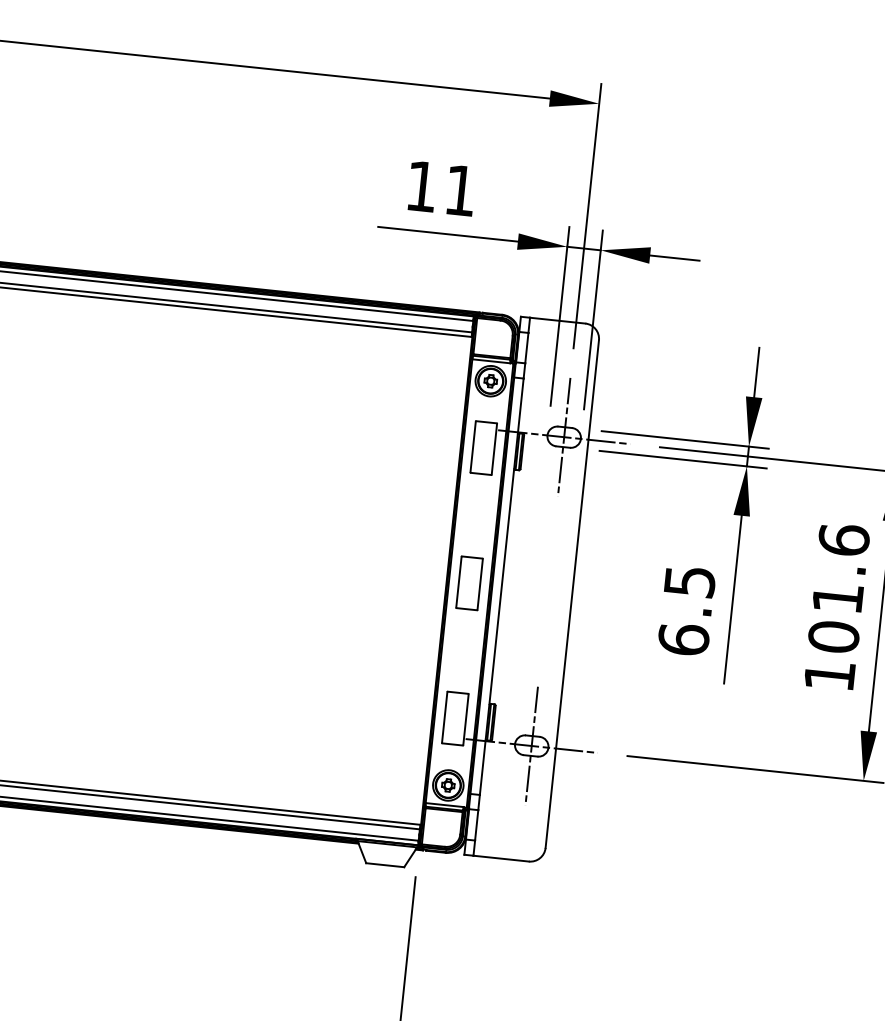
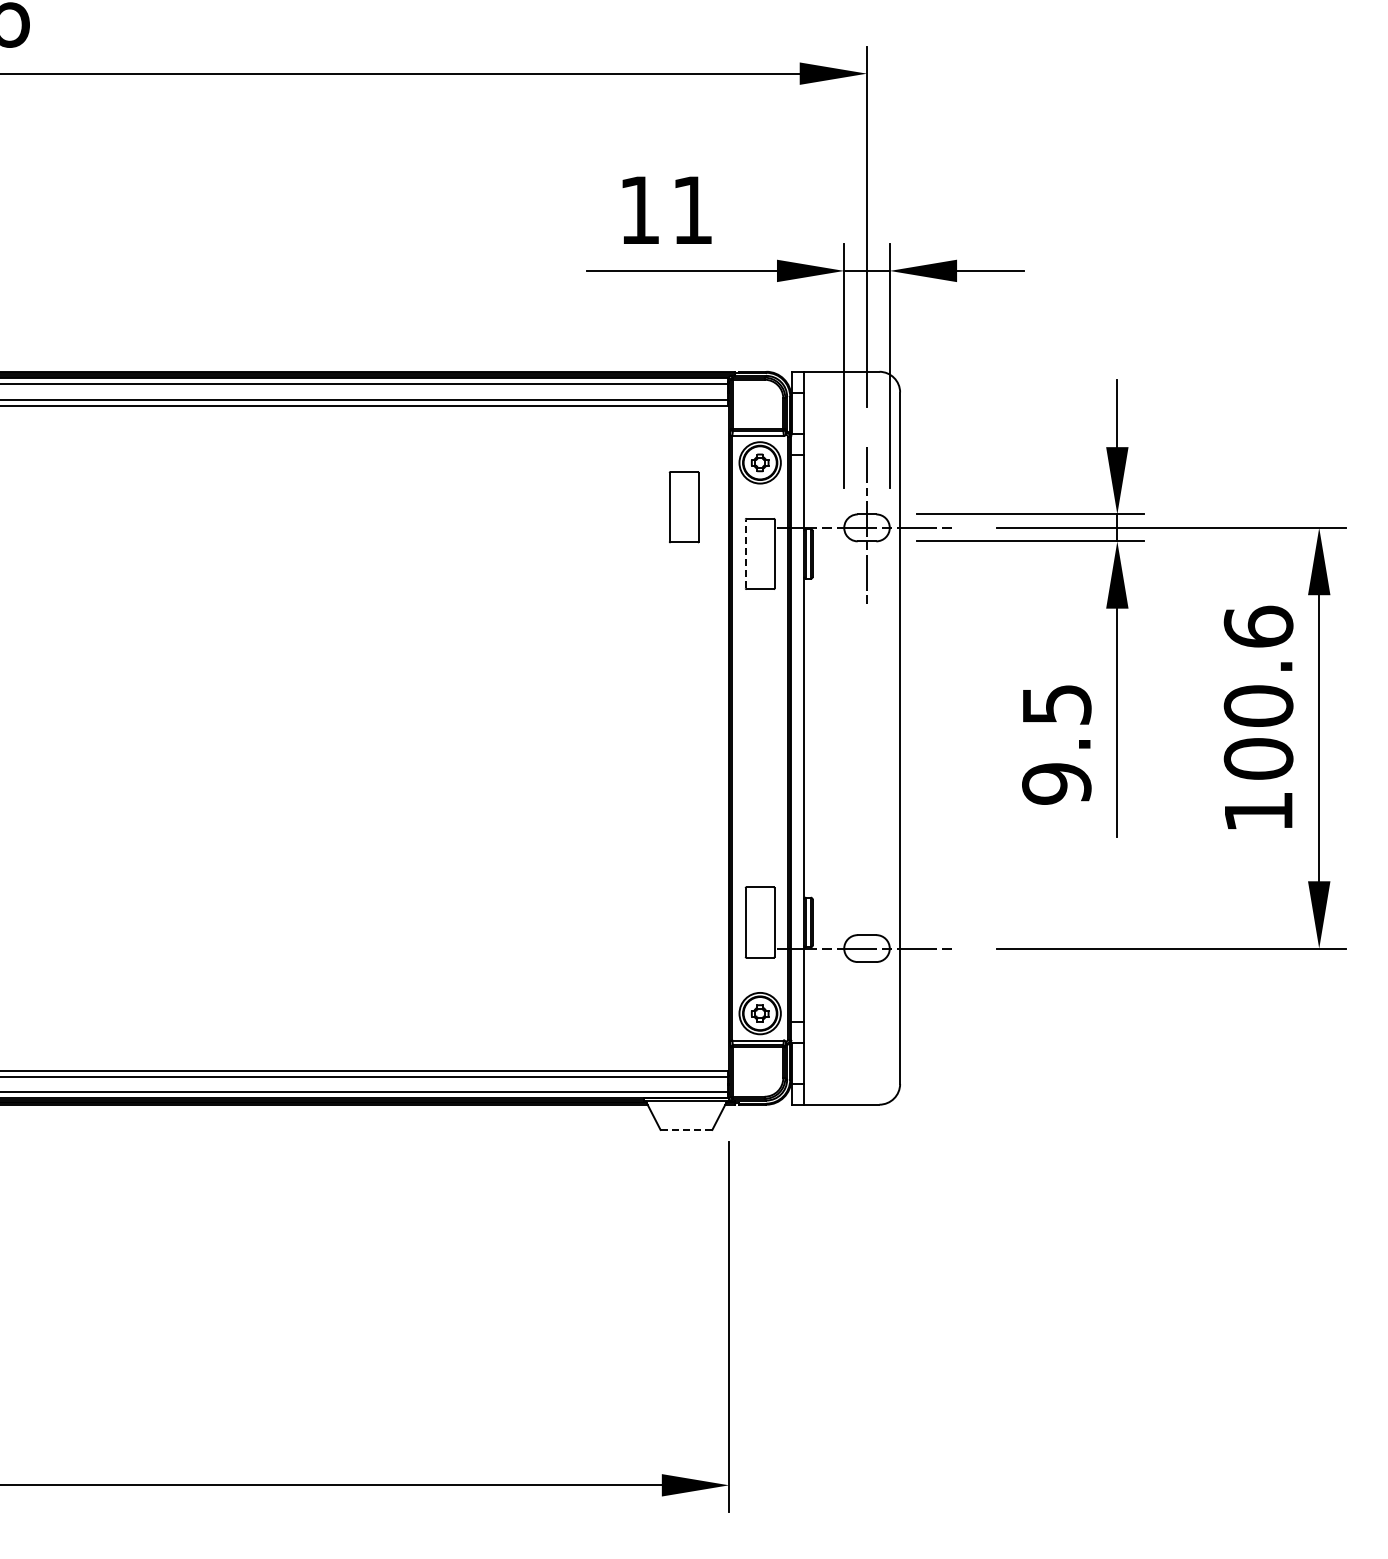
line: (473, 446) -> (745, 553), solid -> dashed
part: (469, 583) -> (683, 507), moved
text: (837, 597) -> (1258, 705), 101.6 -> 100.6
text: (683, 639) -> (1056, 783), 6.5 -> 9.5
line: (532, 745) -> (867, 948), removed
line: (385, 864) -> (686, 1129), solid -> dashed

